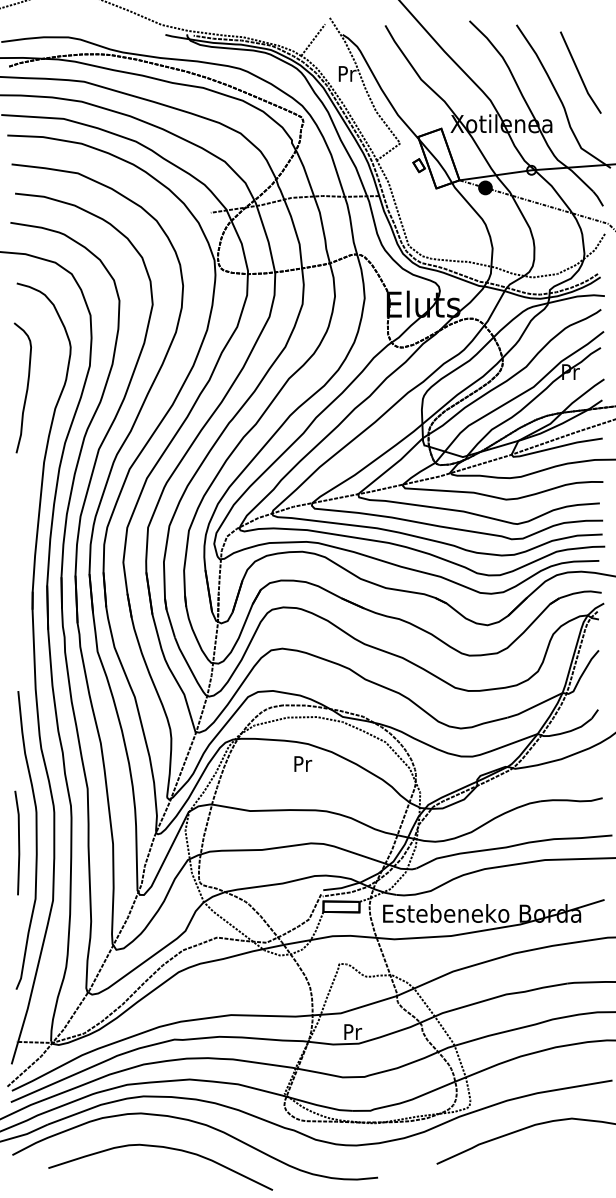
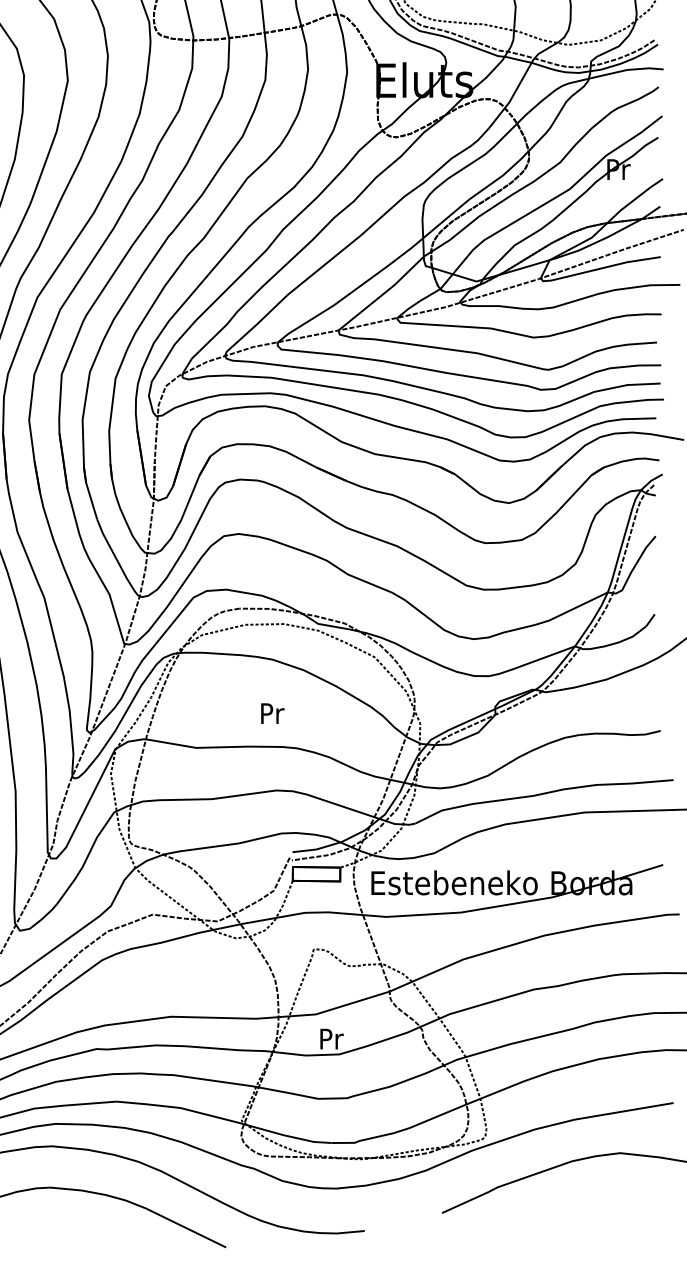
text: (303, 763) -> (273, 712), moved

